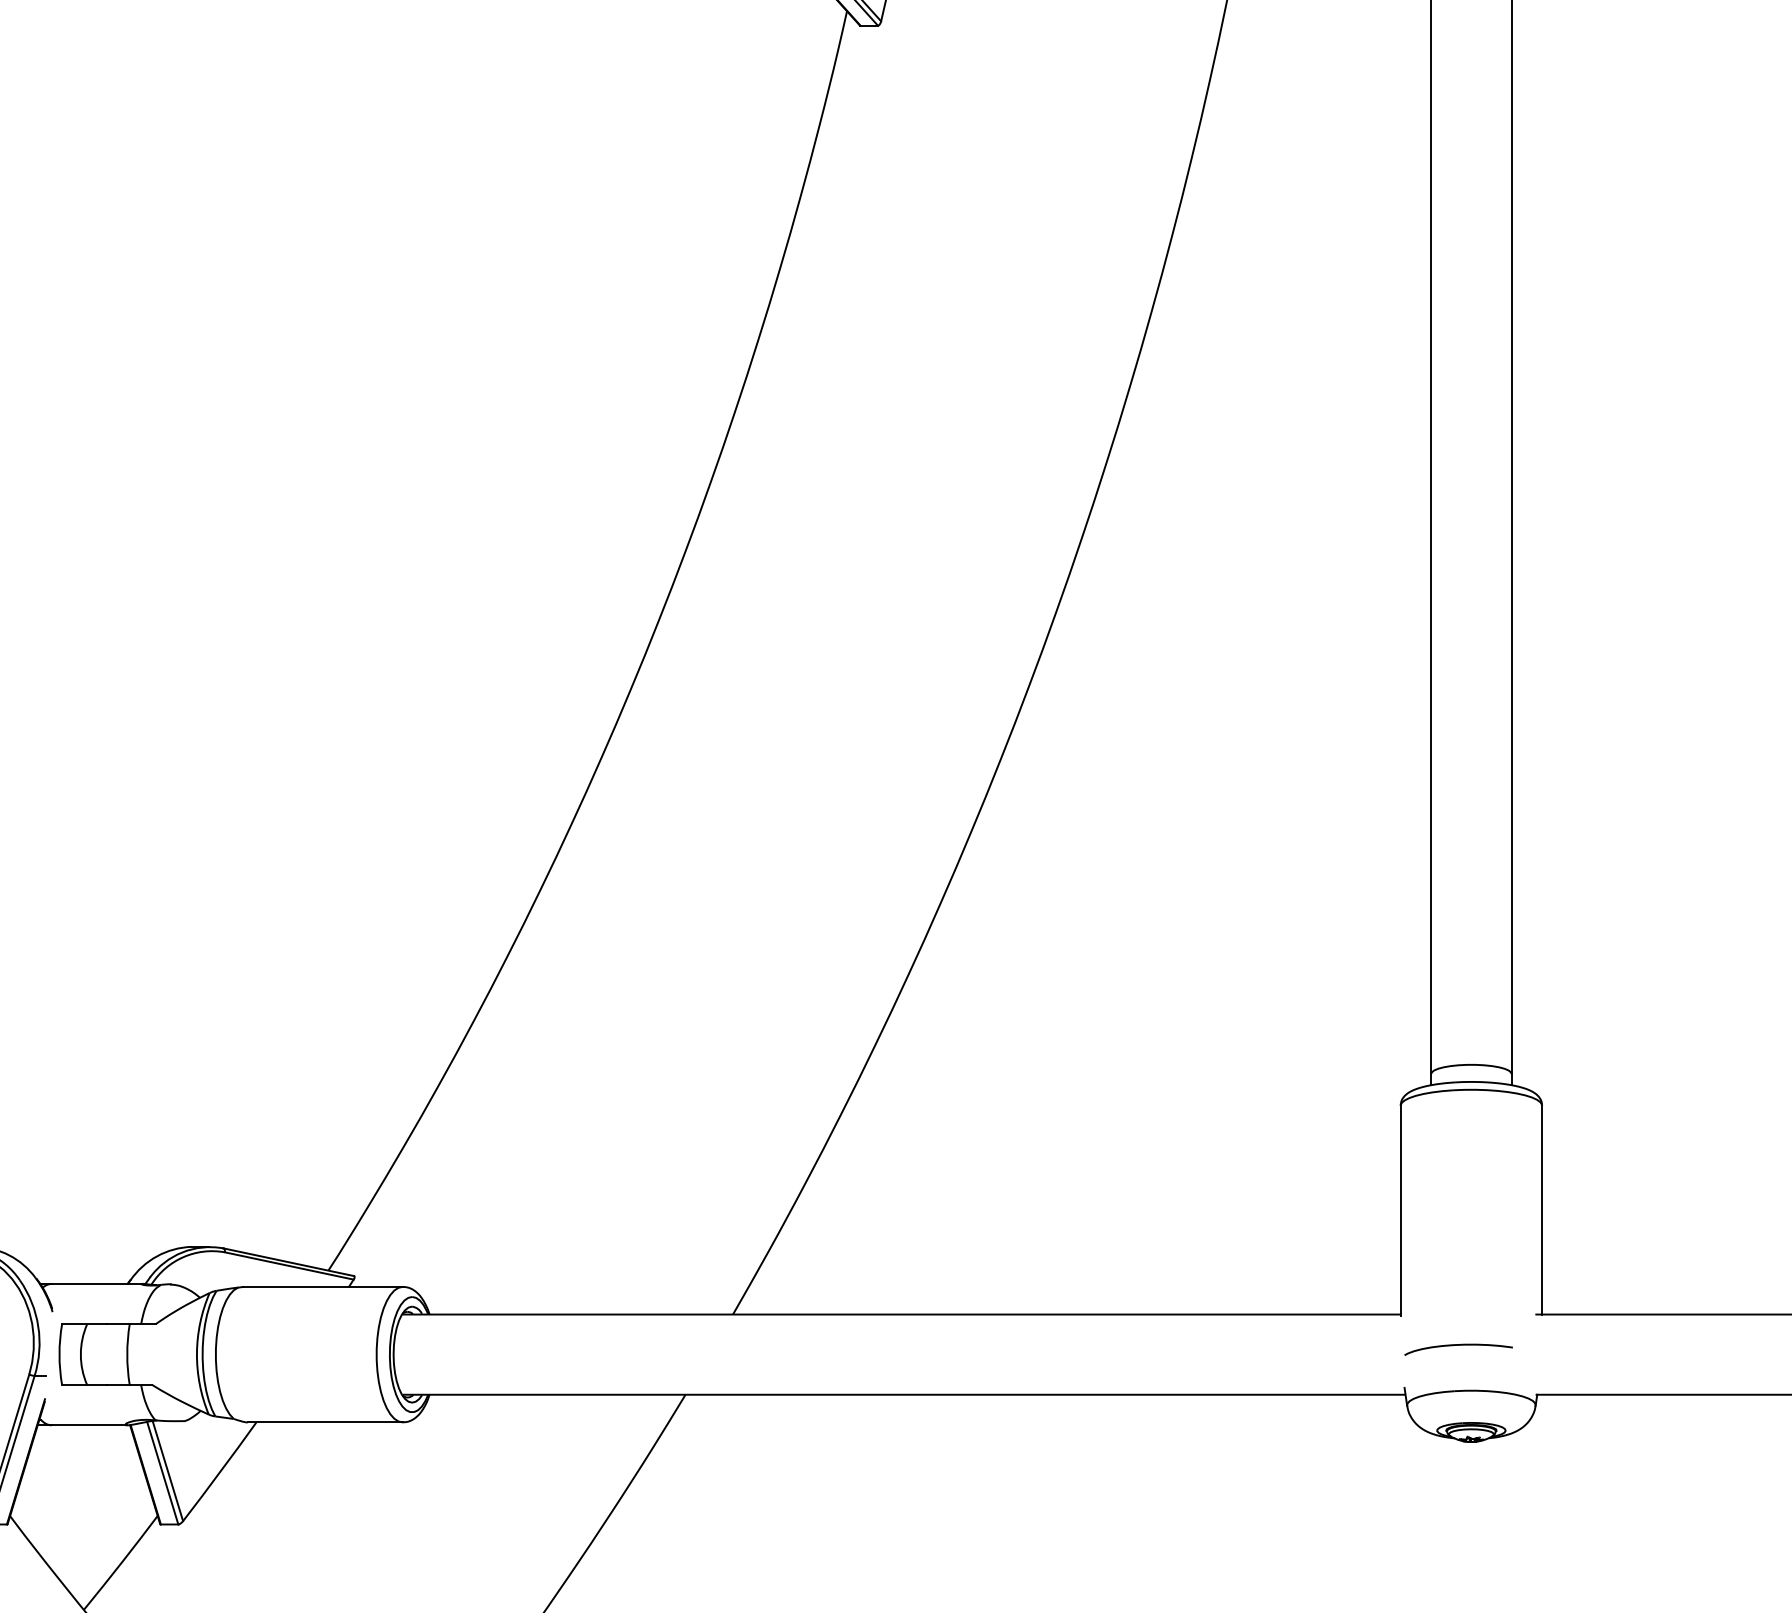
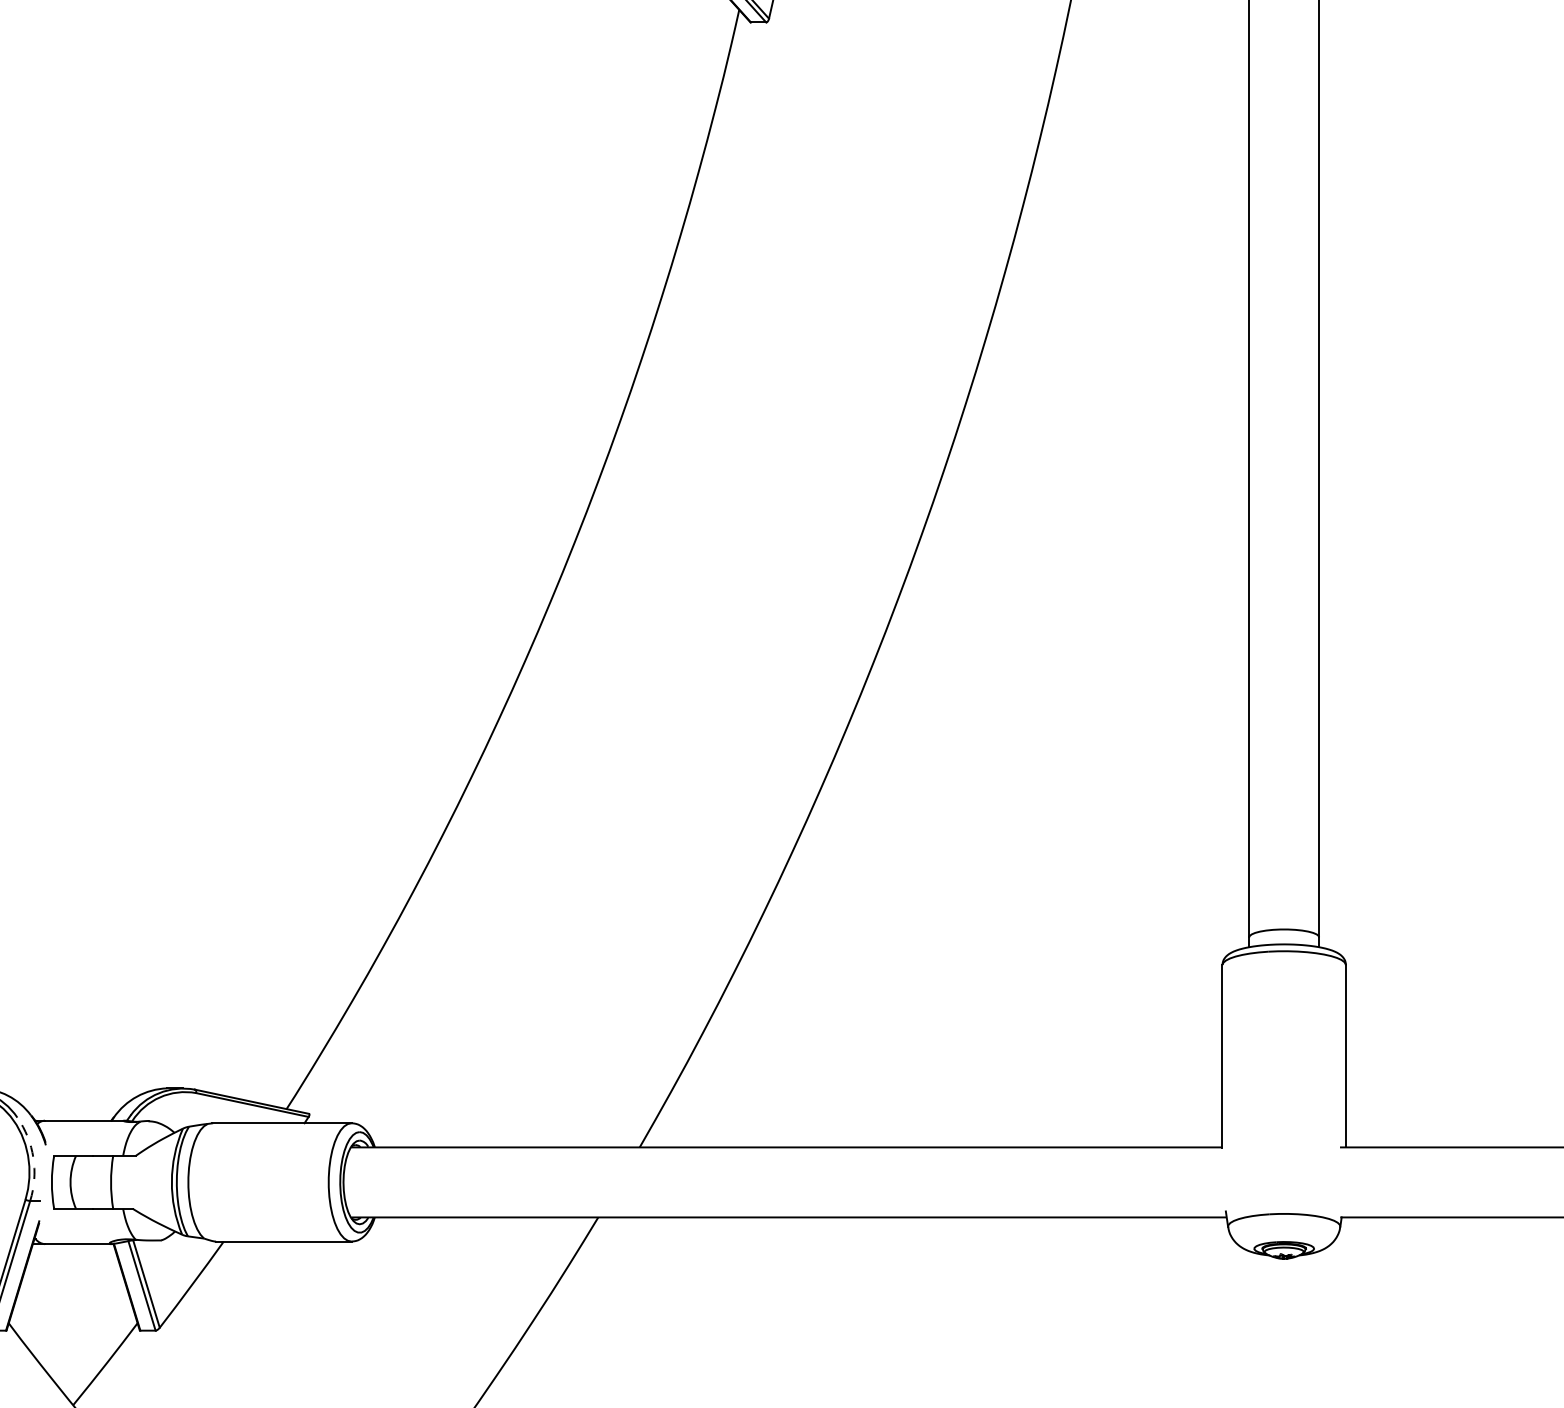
arc: (38, 1326) -> (33, 1157), solid -> dashed
curve: (1458, 1345) -> (1272, 1174), removed

